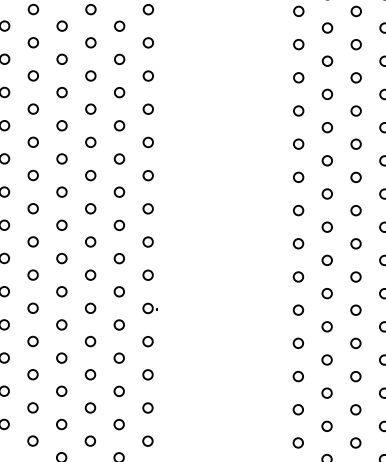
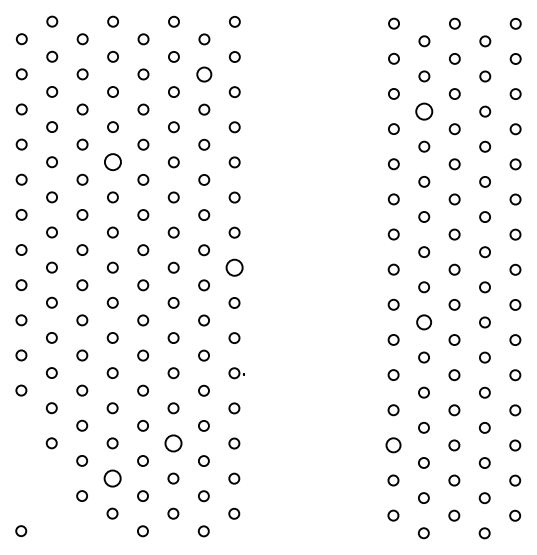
circle: (119, 26) -> (204, 74), size x1.4
circle: (327, 61) -> (424, 111), size x1.6
circle: (32, 109) -> (112, 162), size x1.6
circle: (148, 208) -> (234, 267), size x1.6
circle: (326, 260) -> (423, 322), size x1.4
circle: (90, 374) -> (173, 443), size x1.6
circle: (298, 376) -> (393, 445), size x1.4
circle: (32, 407) -> (112, 478), size x1.6

